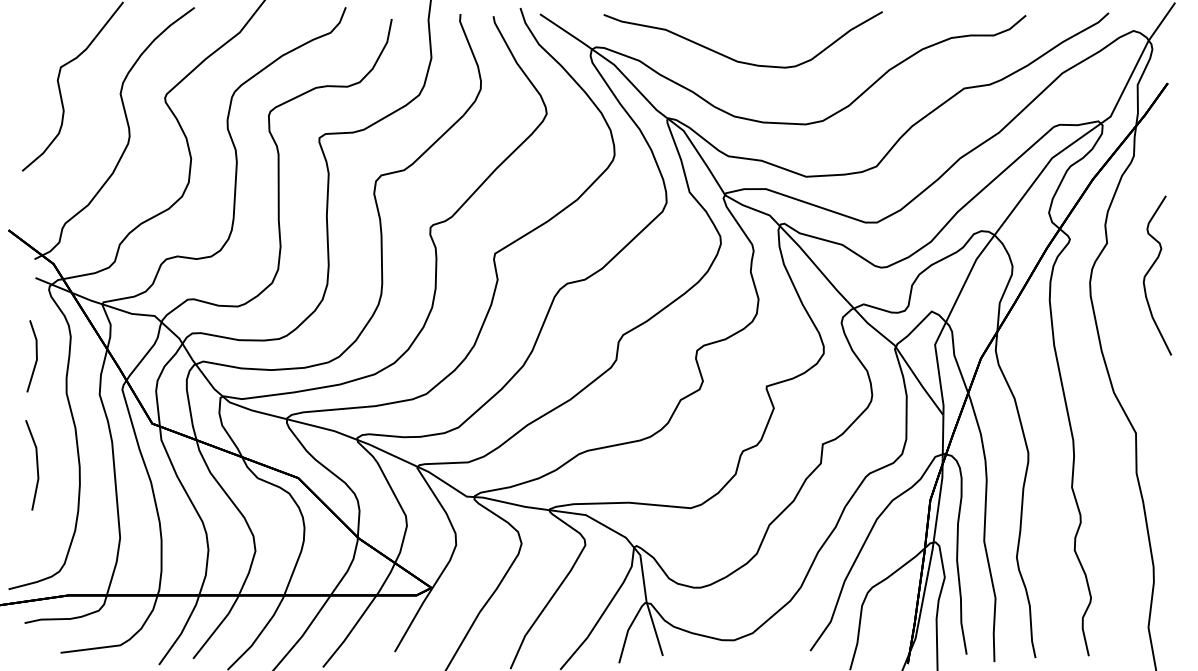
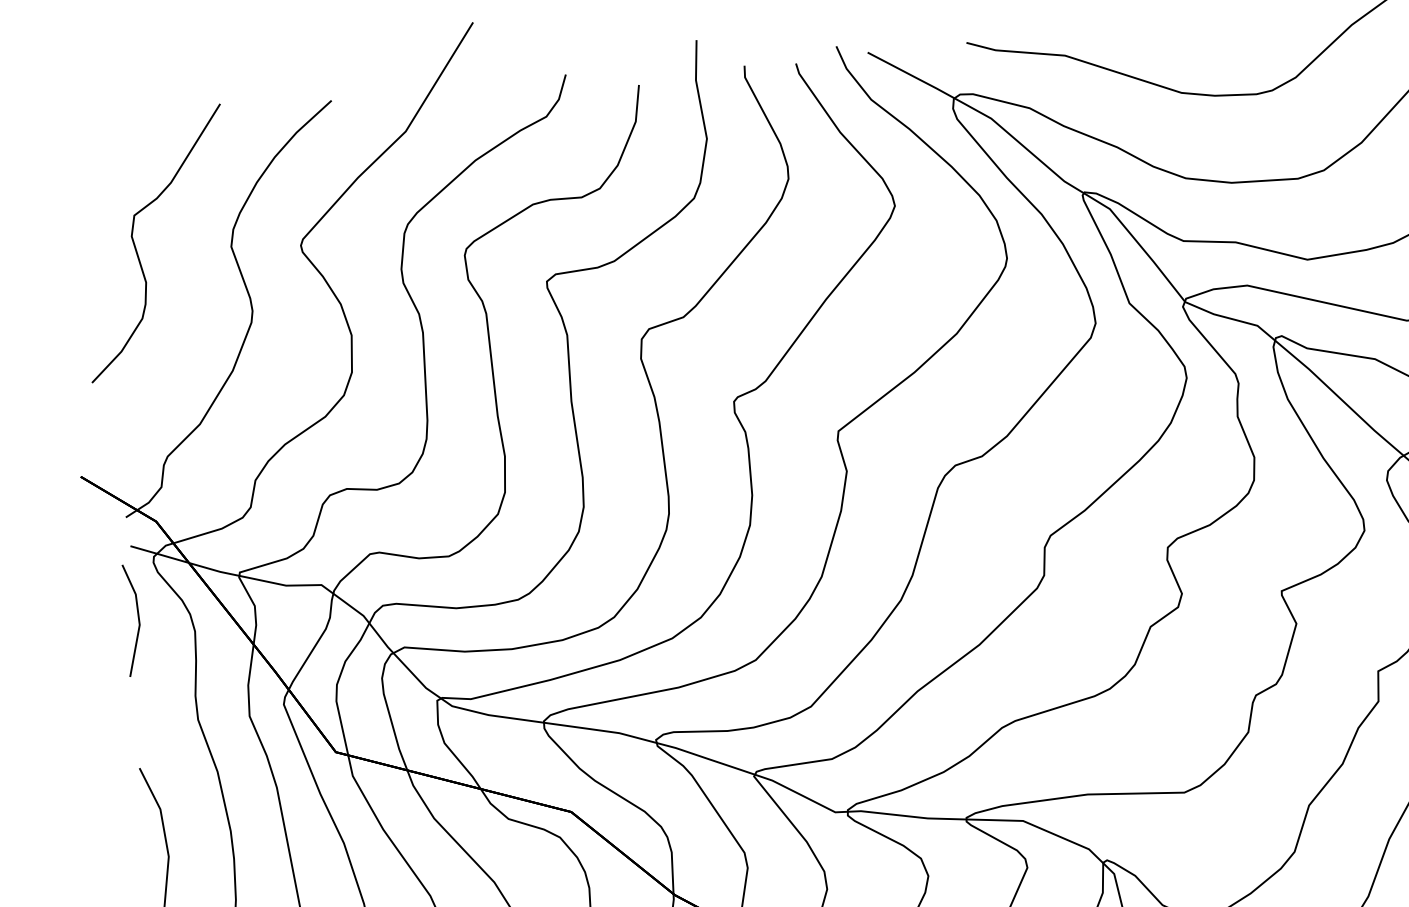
line: (35, 353) -> (136, 615), moved

